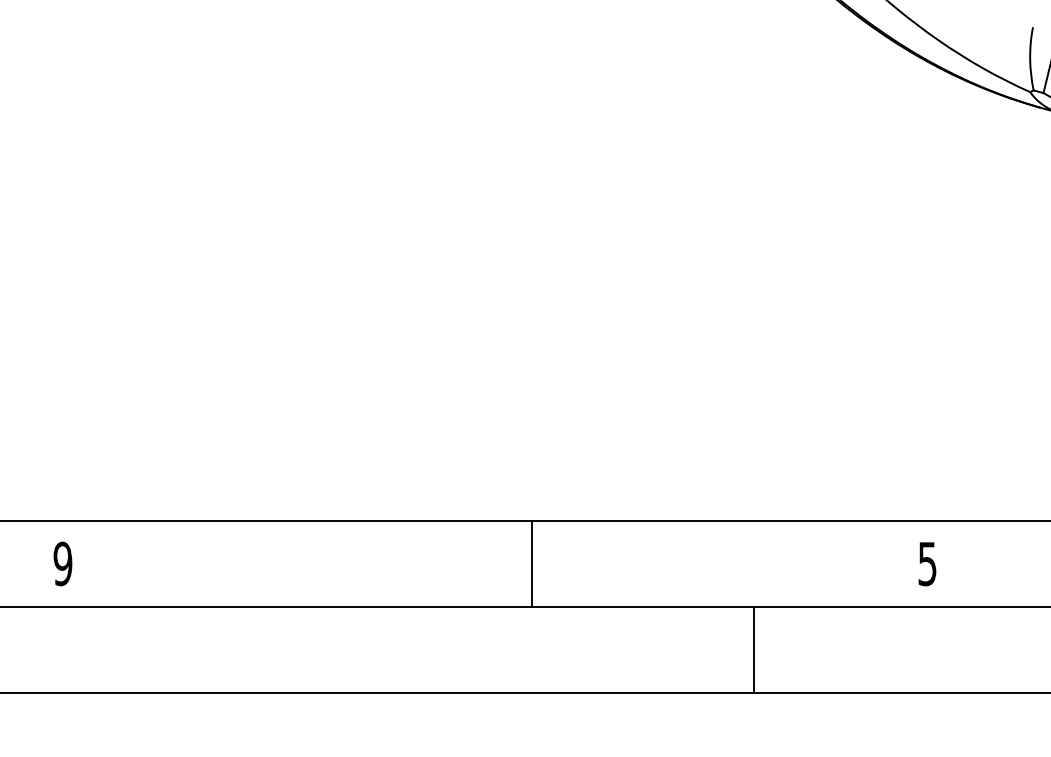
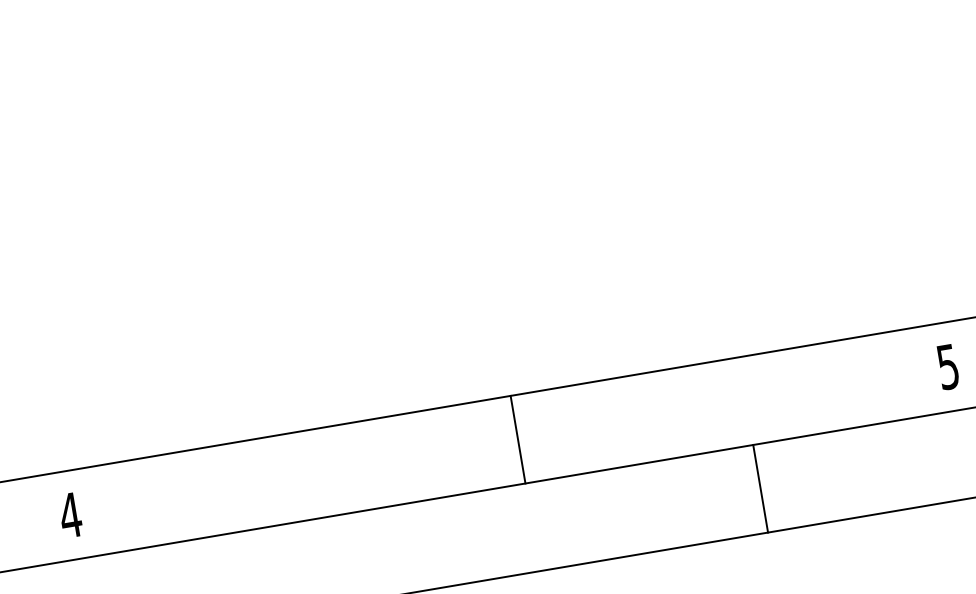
text: (62, 563) -> (70, 515), 9 -> 4
line: (531, 563) -> (517, 439), moved
line: (754, 650) -> (760, 488), moved

